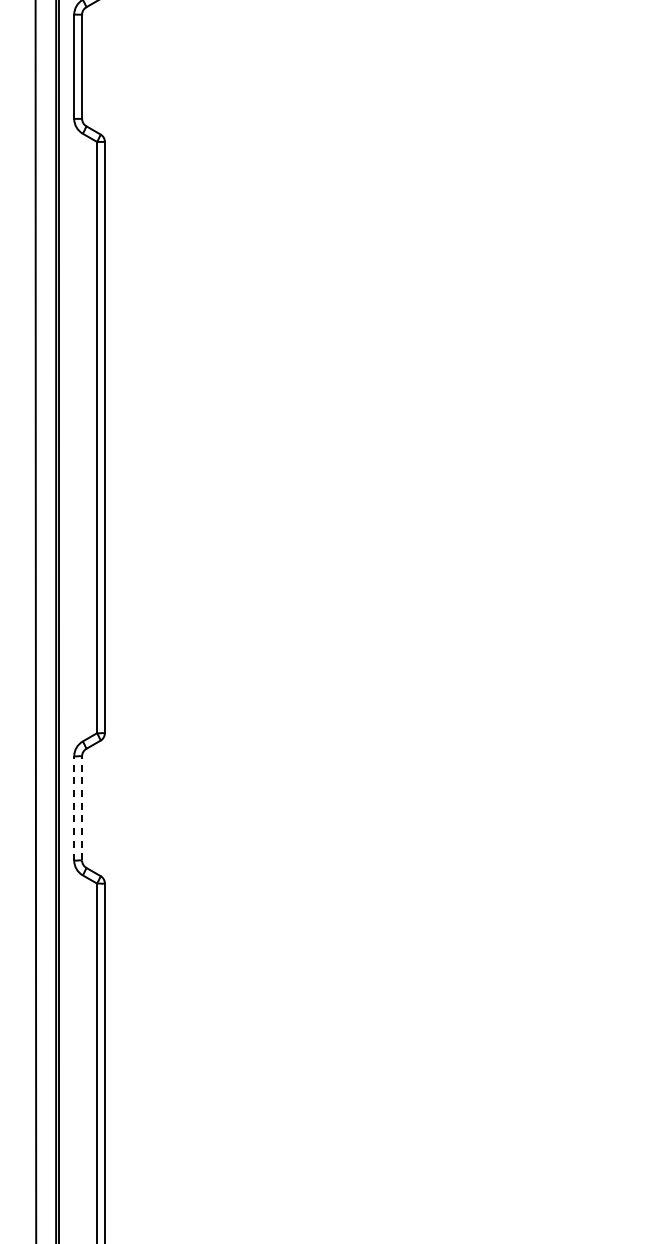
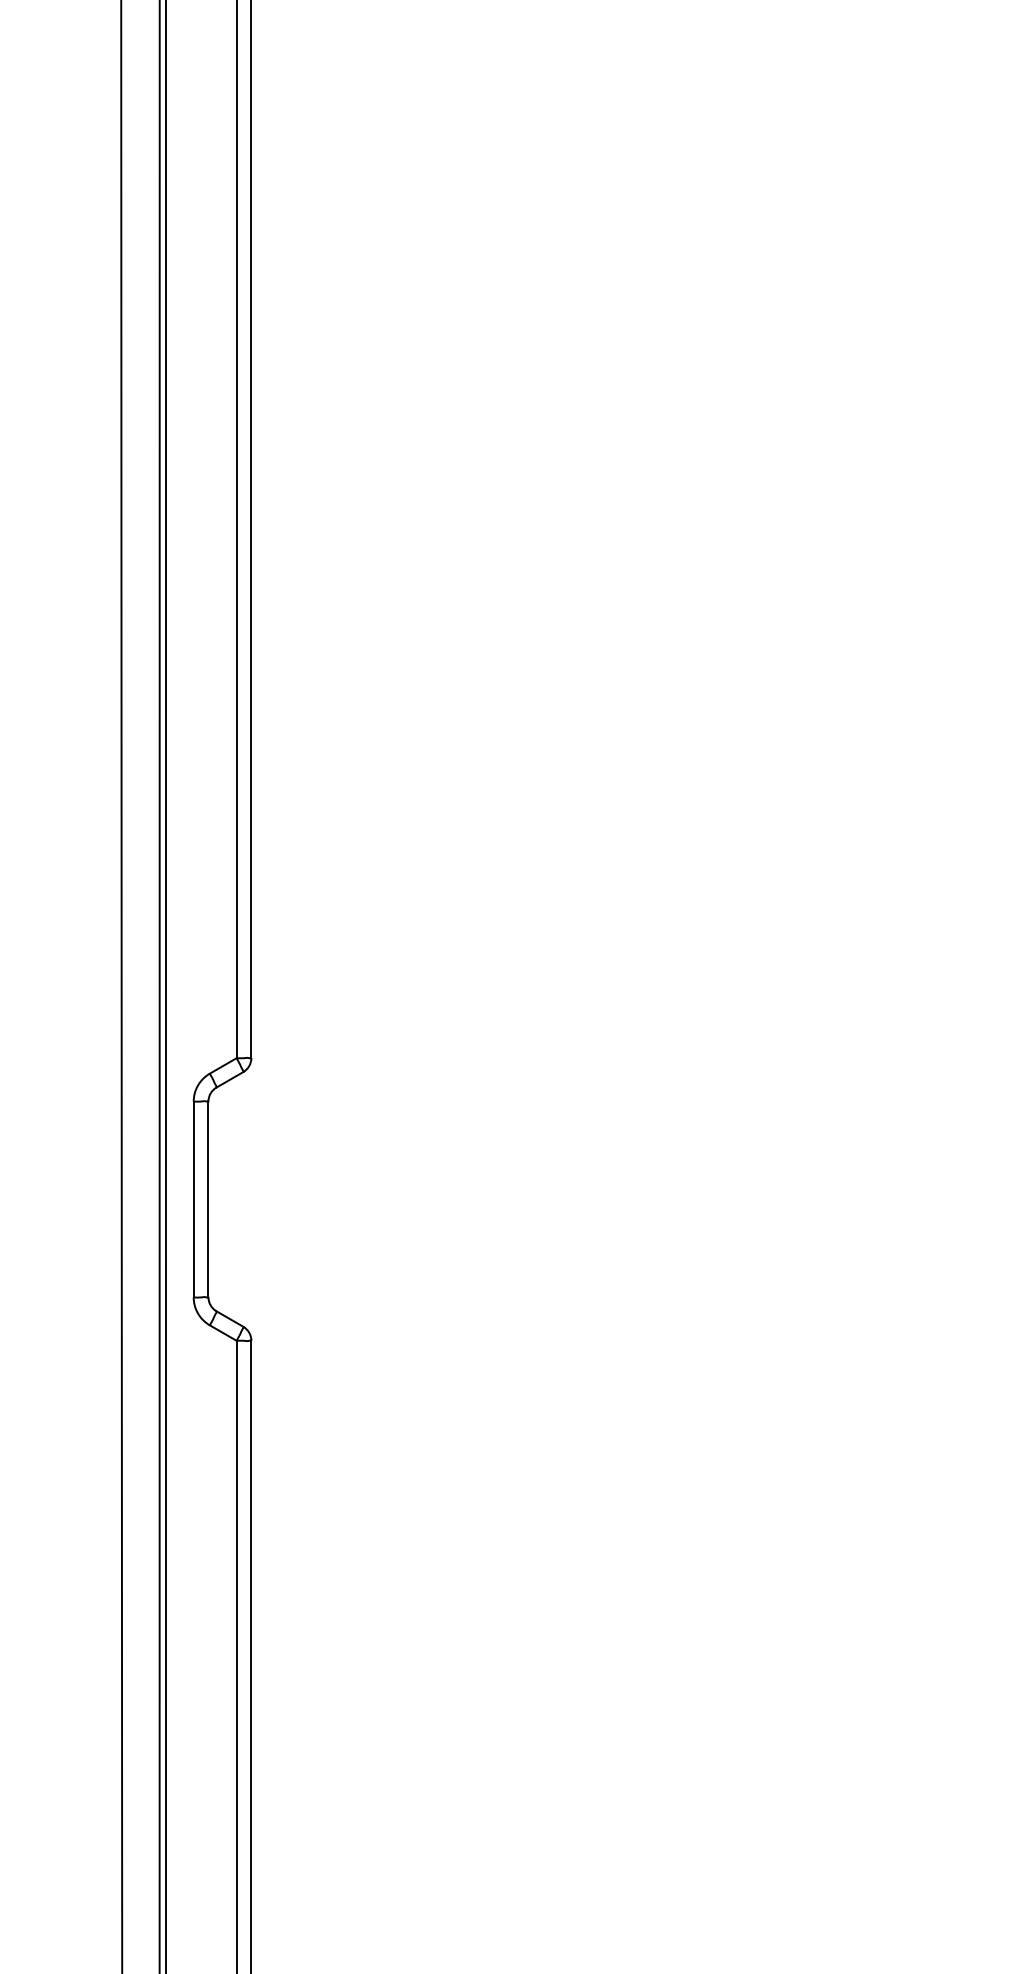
line: (74, 807) -> (194, 1197), dashed -> solid
line: (82, 807) -> (209, 1197), dashed -> solid

